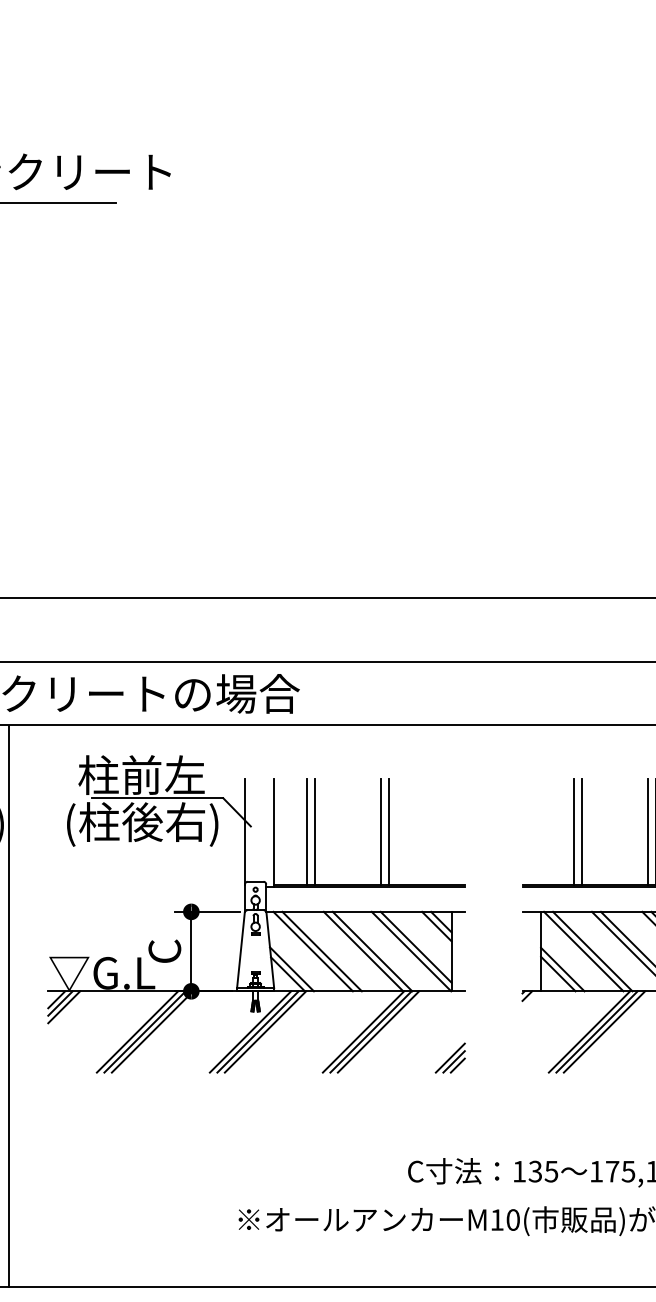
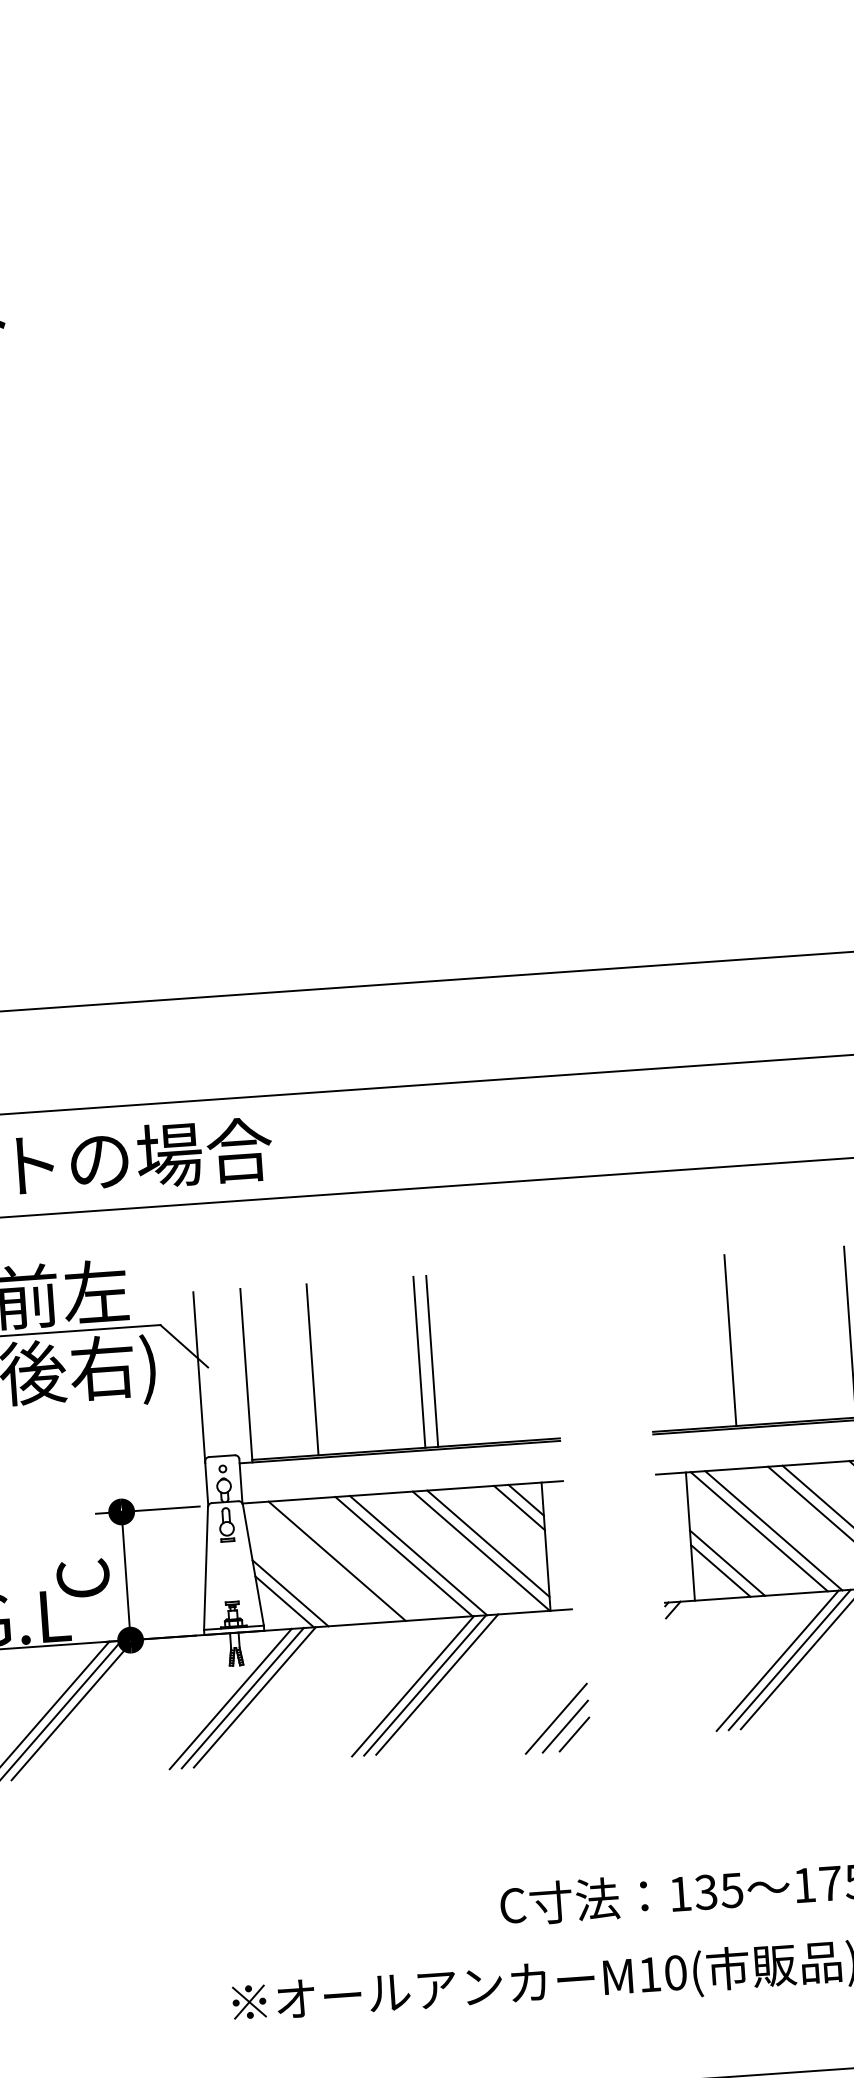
line: (307, 832) -> (300, 1370), removed
line: (582, 832) -> (743, 1339), removed
line: (312, 951) -> (321, 1562), removed
part: (449, 1057) -> (554, 1717), size x1.4

